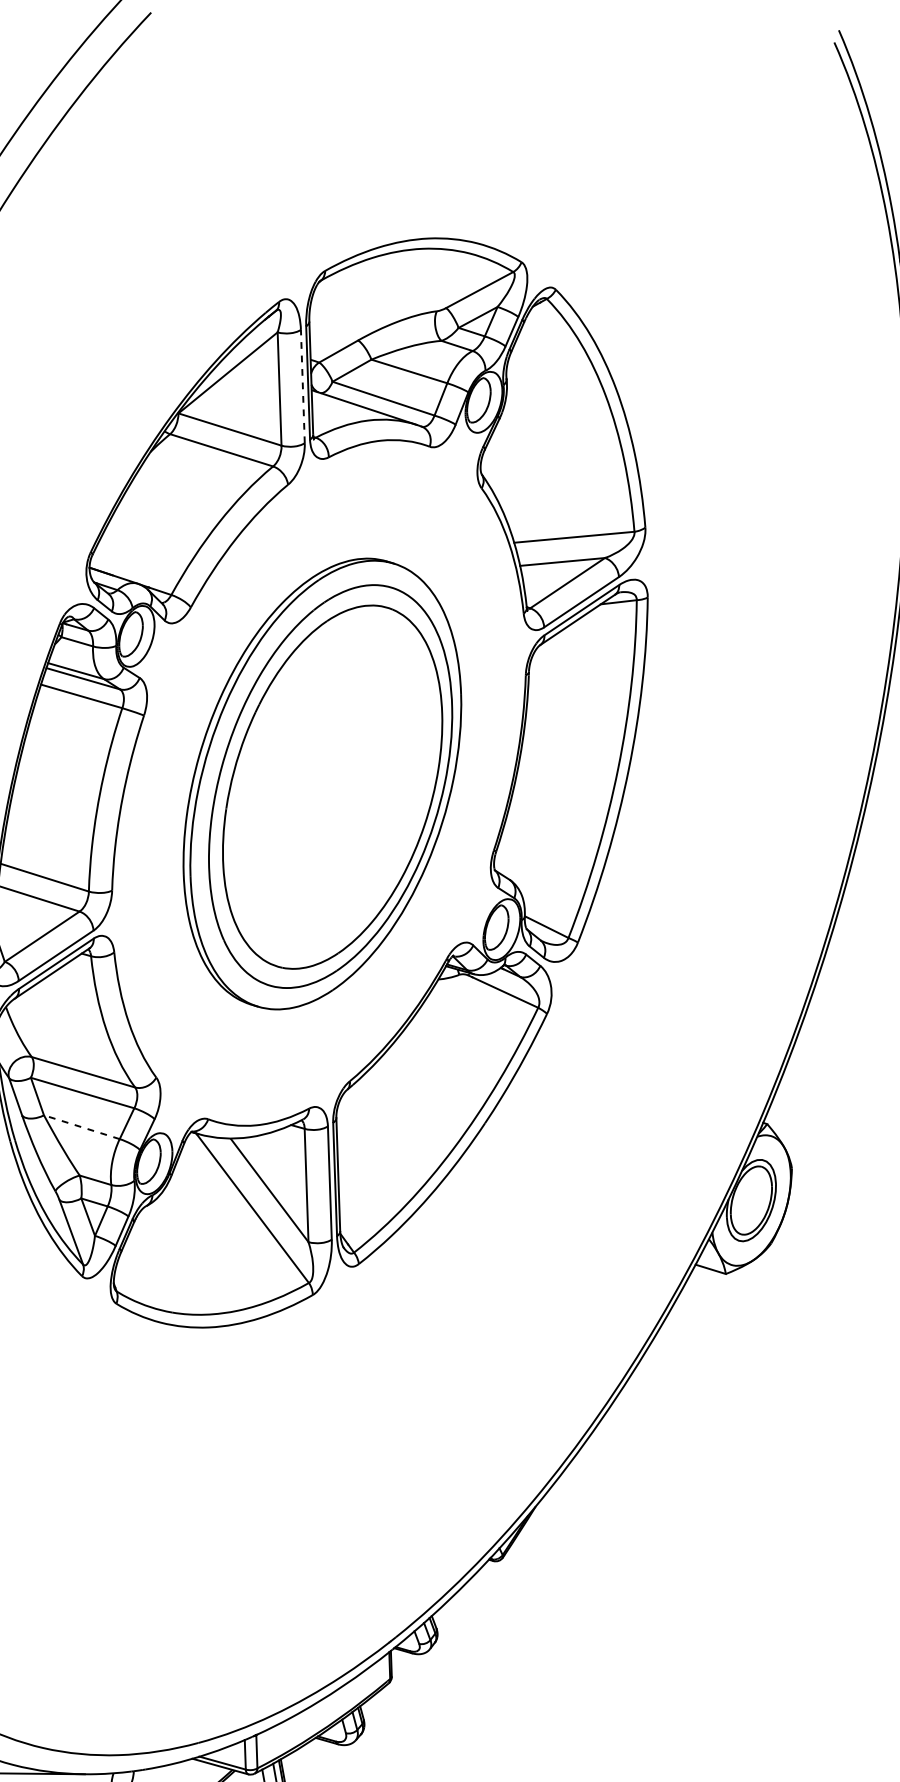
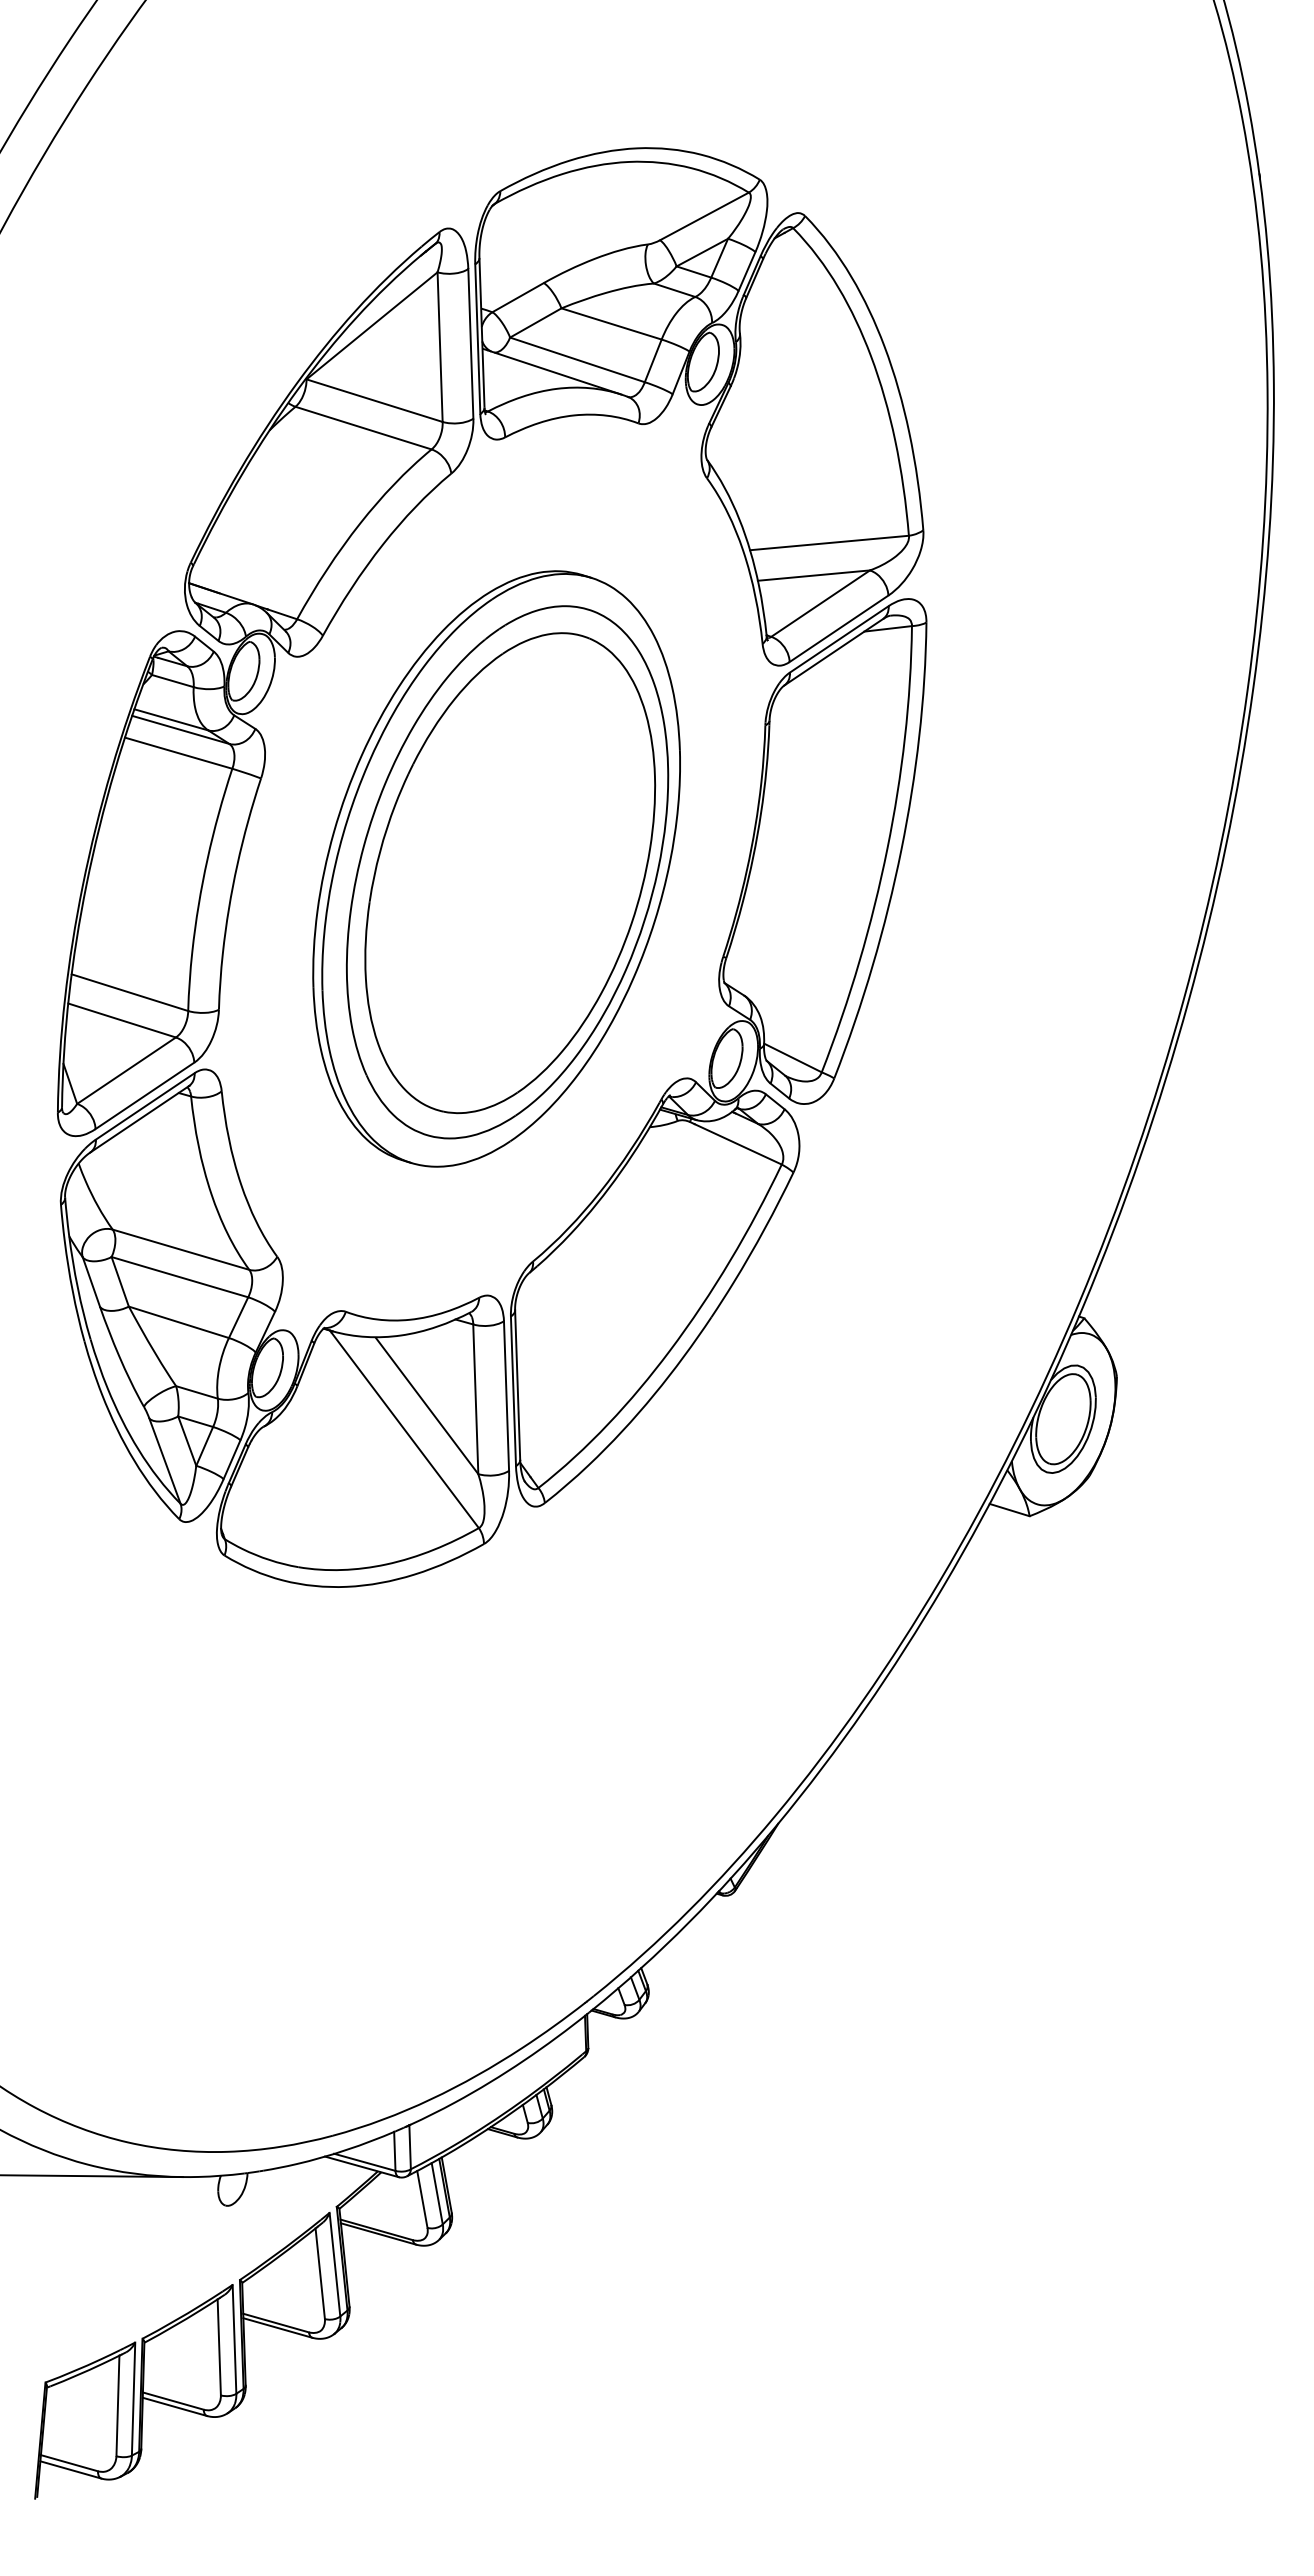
line: (302, 386) -> (470, 343), dashed -> solid
line: (81, 1127) -> (178, 1322), dashed -> solid

